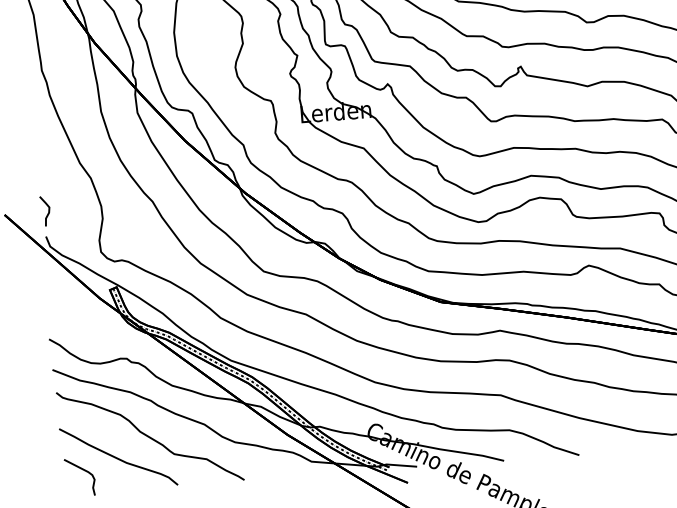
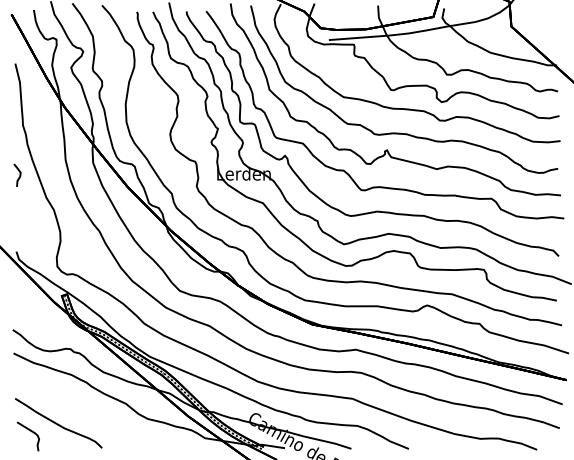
curve: (47, 209) -> (19, 174), moved
curve: (149, 436) -> (83, 409), removed

